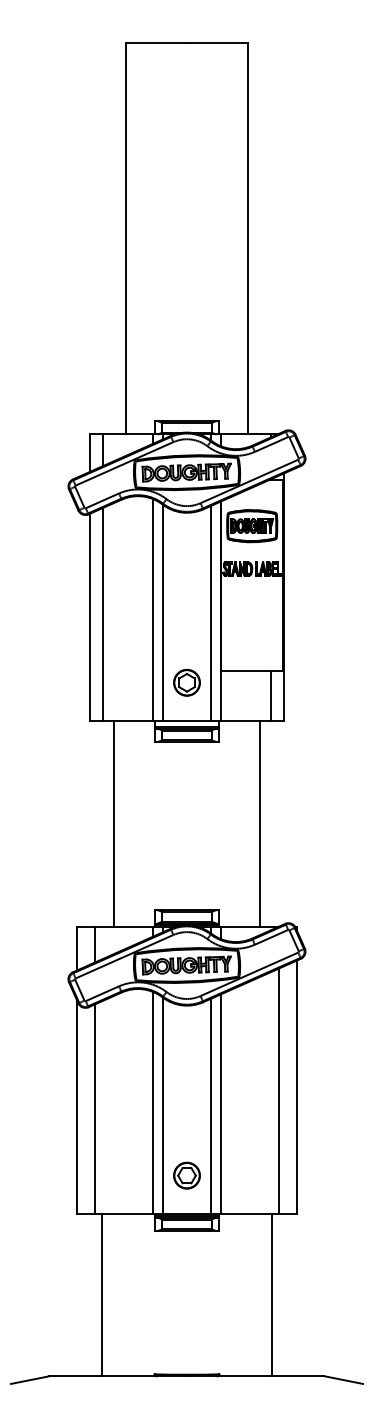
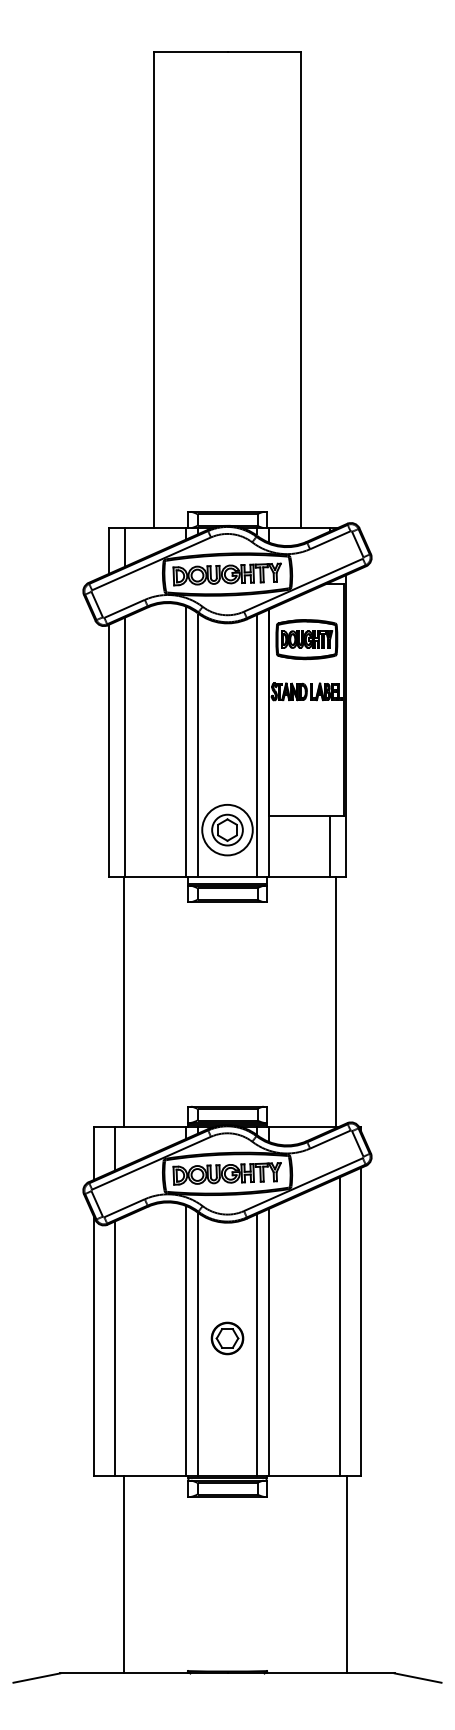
circle: (187, 682) -> (227, 829), size x1.6
line: (114, 823) -> (124, 1001), moved
line: (260, 823) -> (336, 1001), moved
part: (187, 1175) -> (227, 1338), moved
line: (271, 1294) -> (346, 1574), moved

